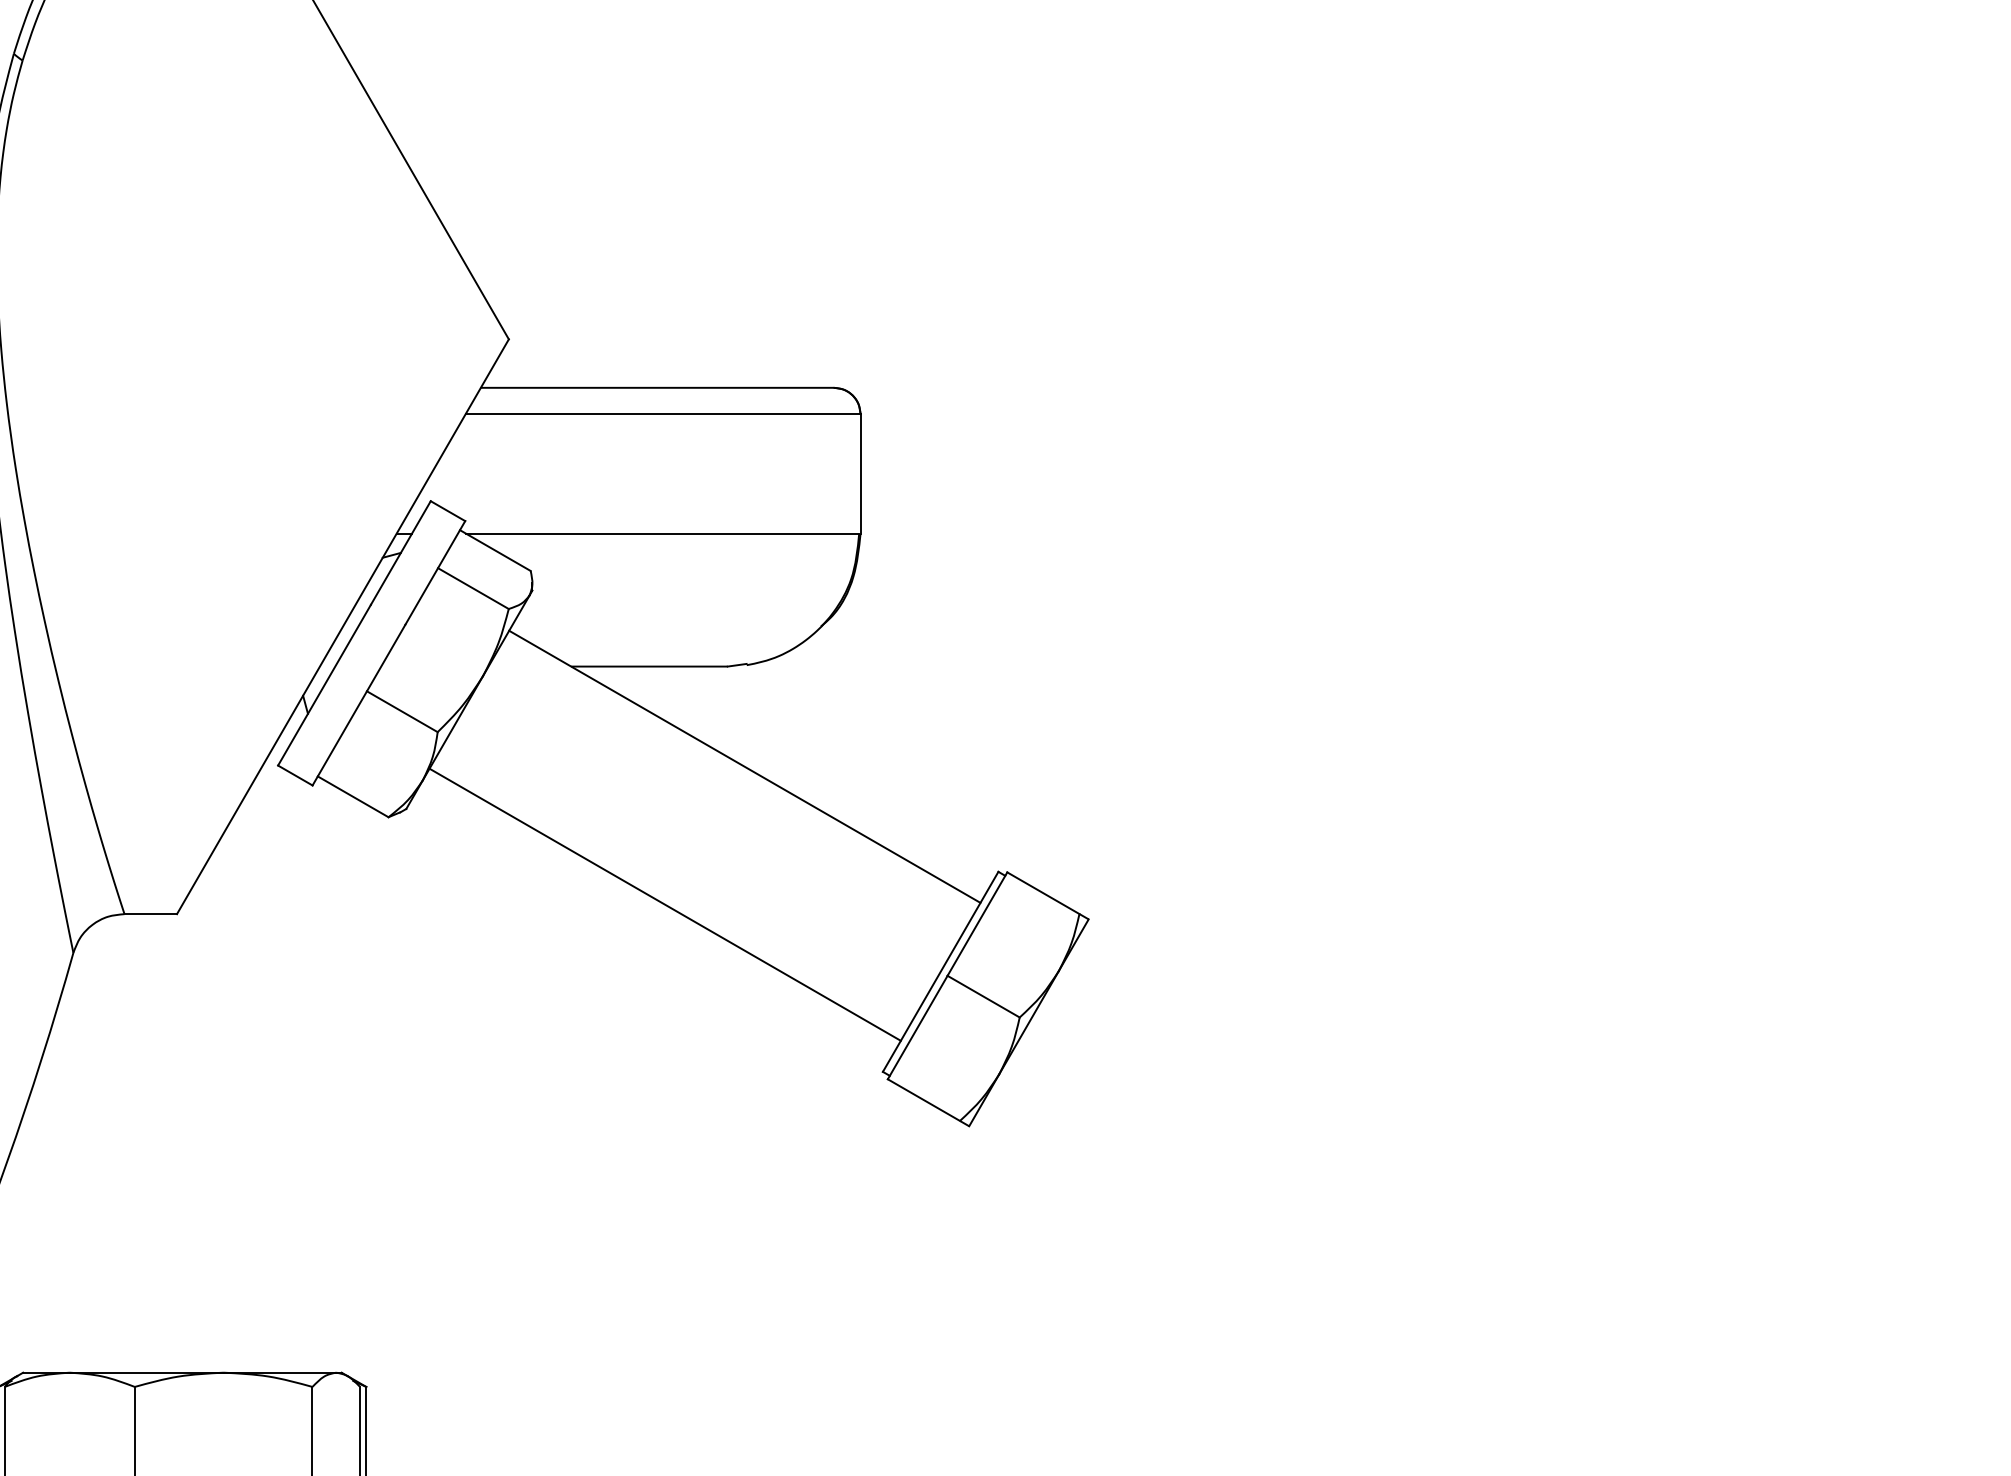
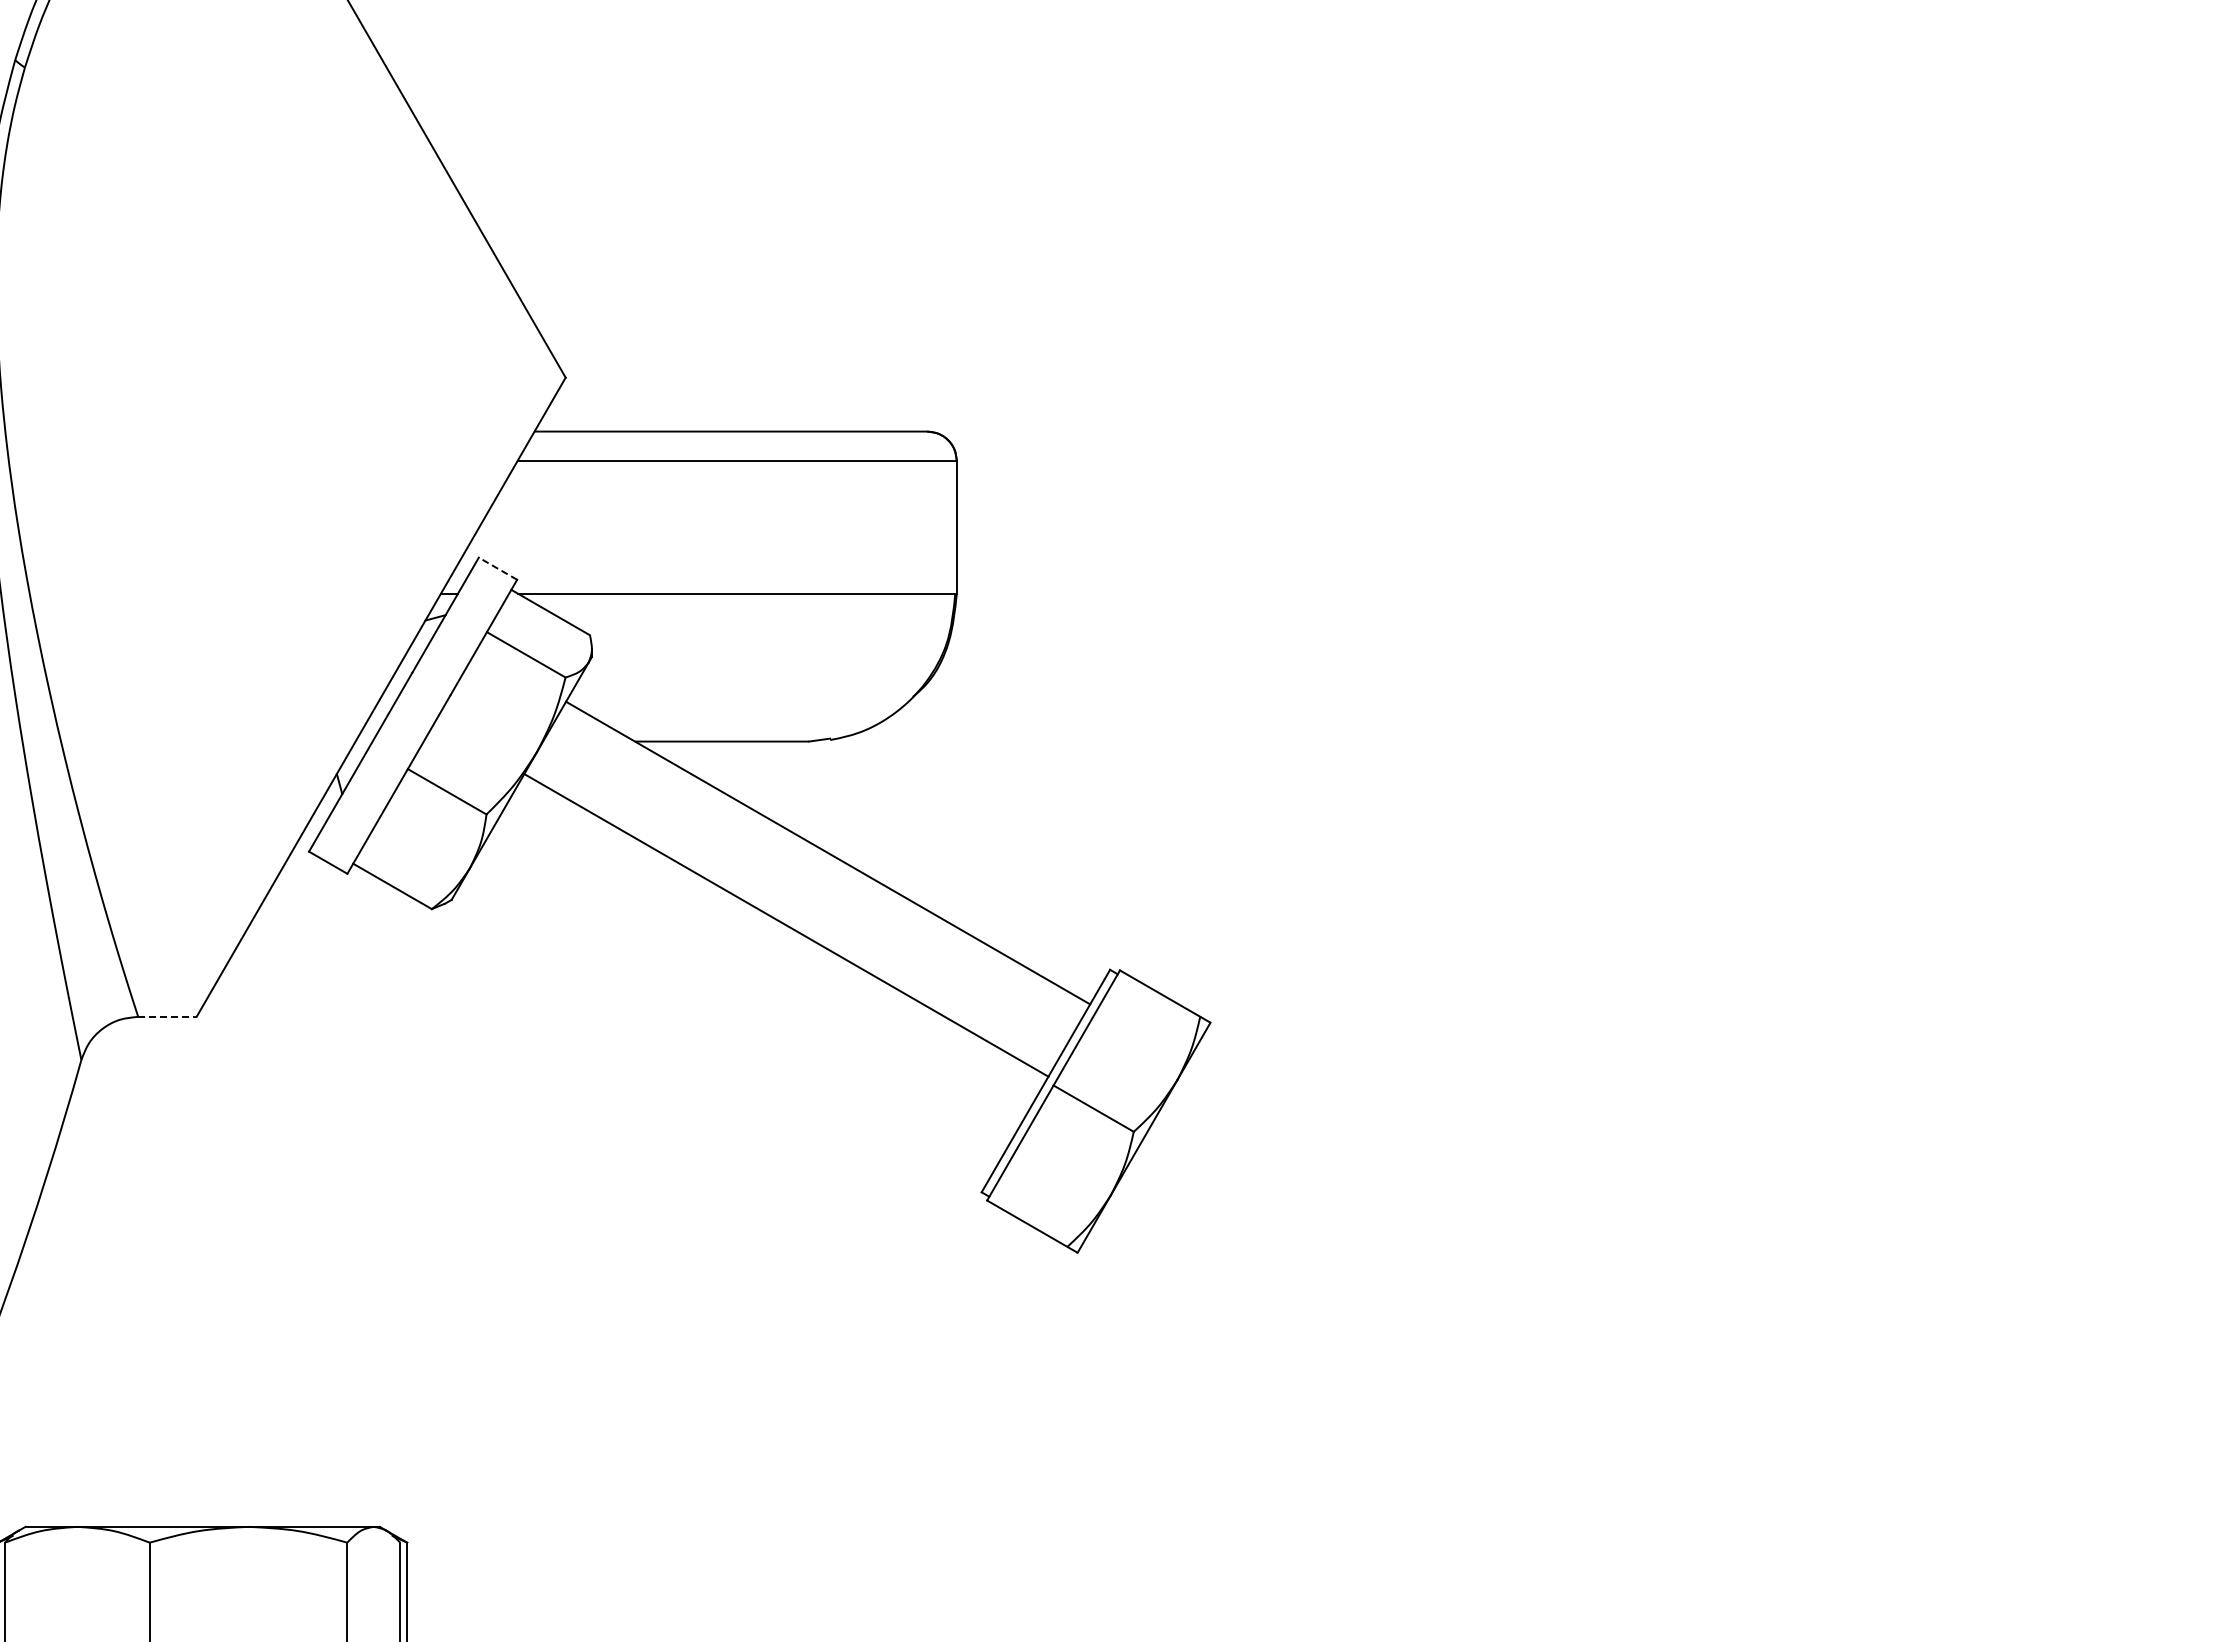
line: (447, 510) -> (497, 568), solid -> dashed
line: (665, 904) -> (786, 925), moved
line: (150, 913) -> (167, 1016), solid -> dashed

